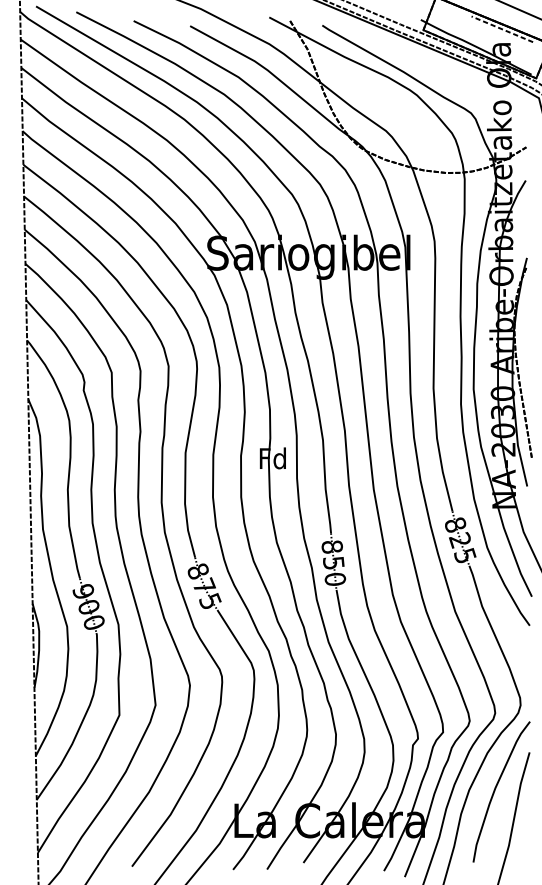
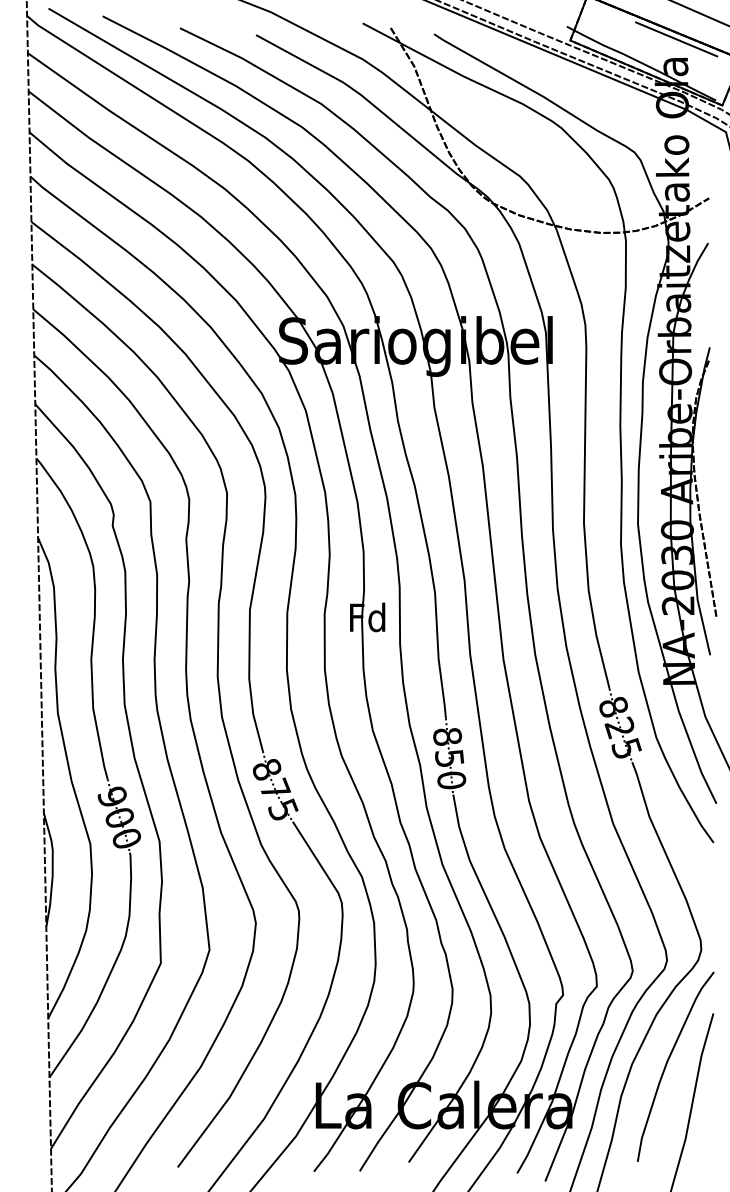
line: (502, 29) -> (676, 39), dashed -> solid

